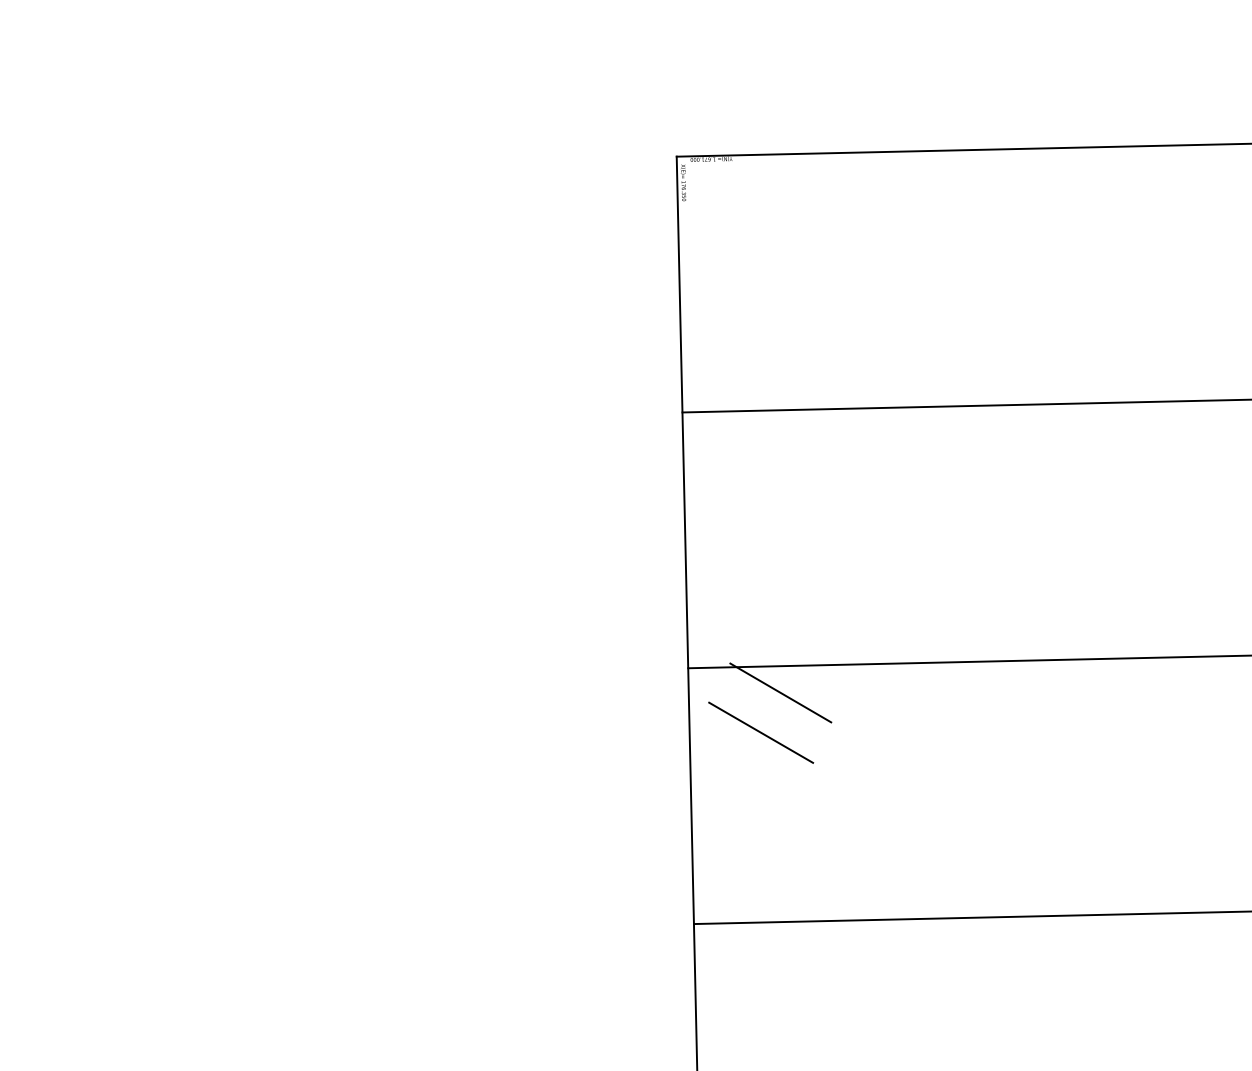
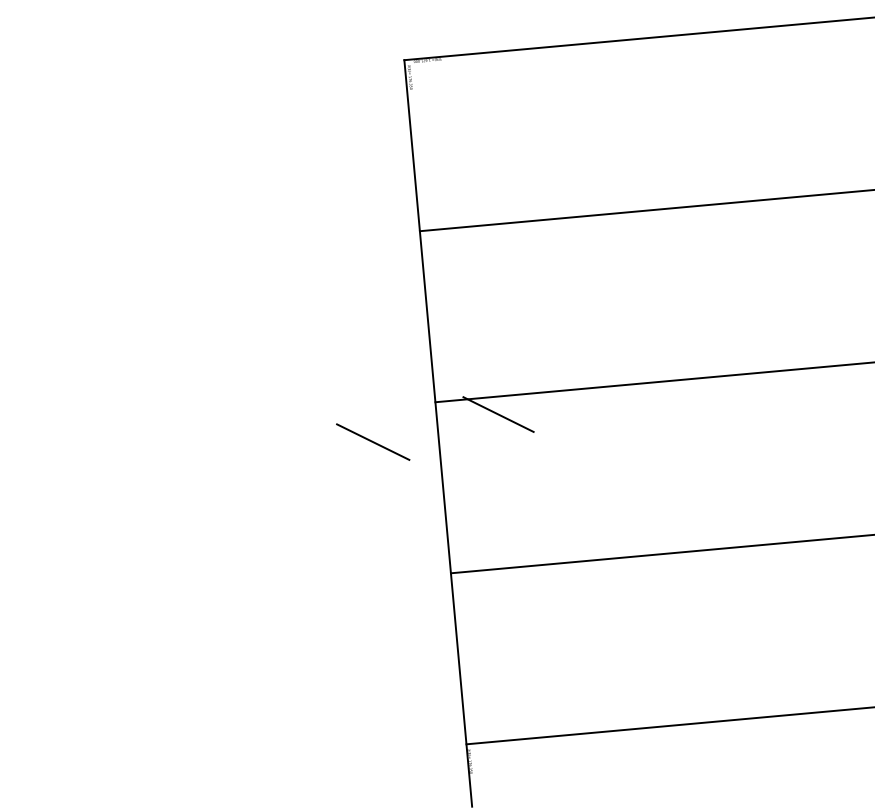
line: (761, 731) -> (373, 441), moved

